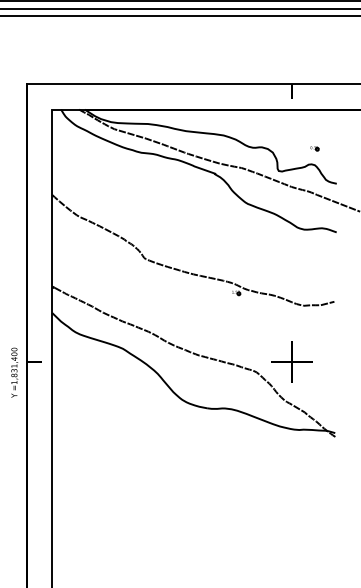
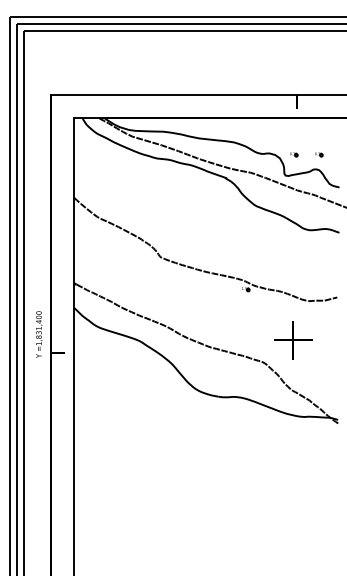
part: (288, 148) -> (294, 154), added
part: (291, 361) -> (293, 340), moved
text: (14, 372) -> (39, 334), moved

